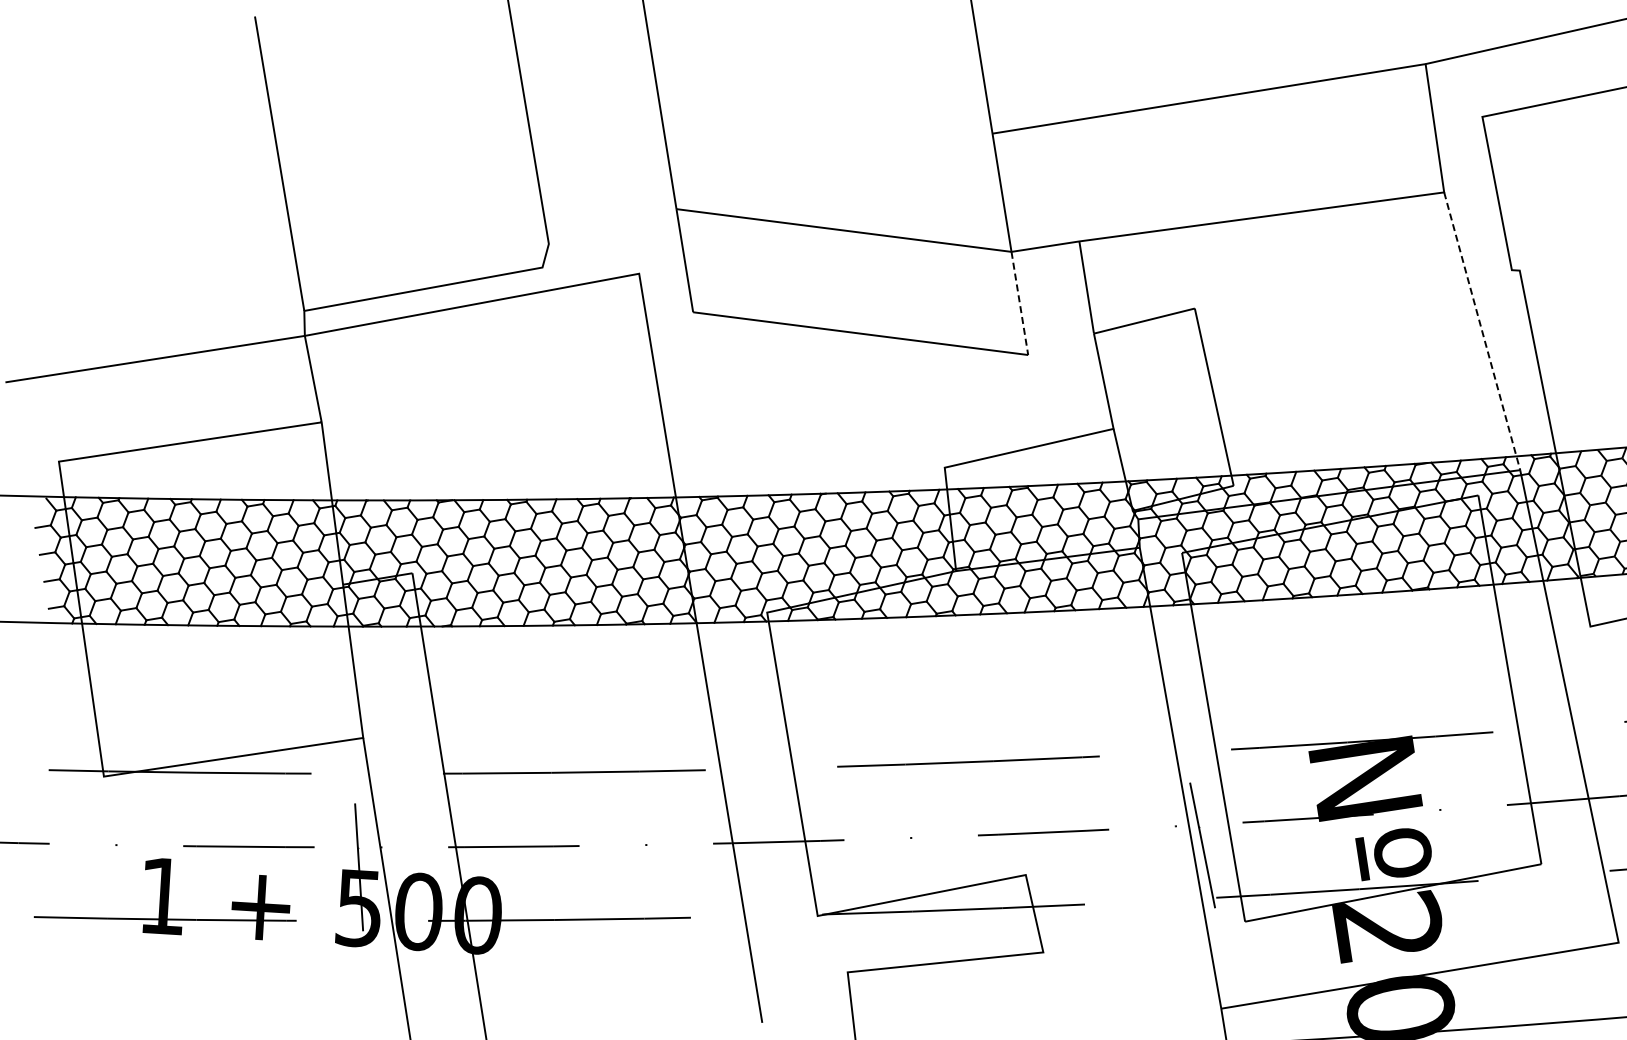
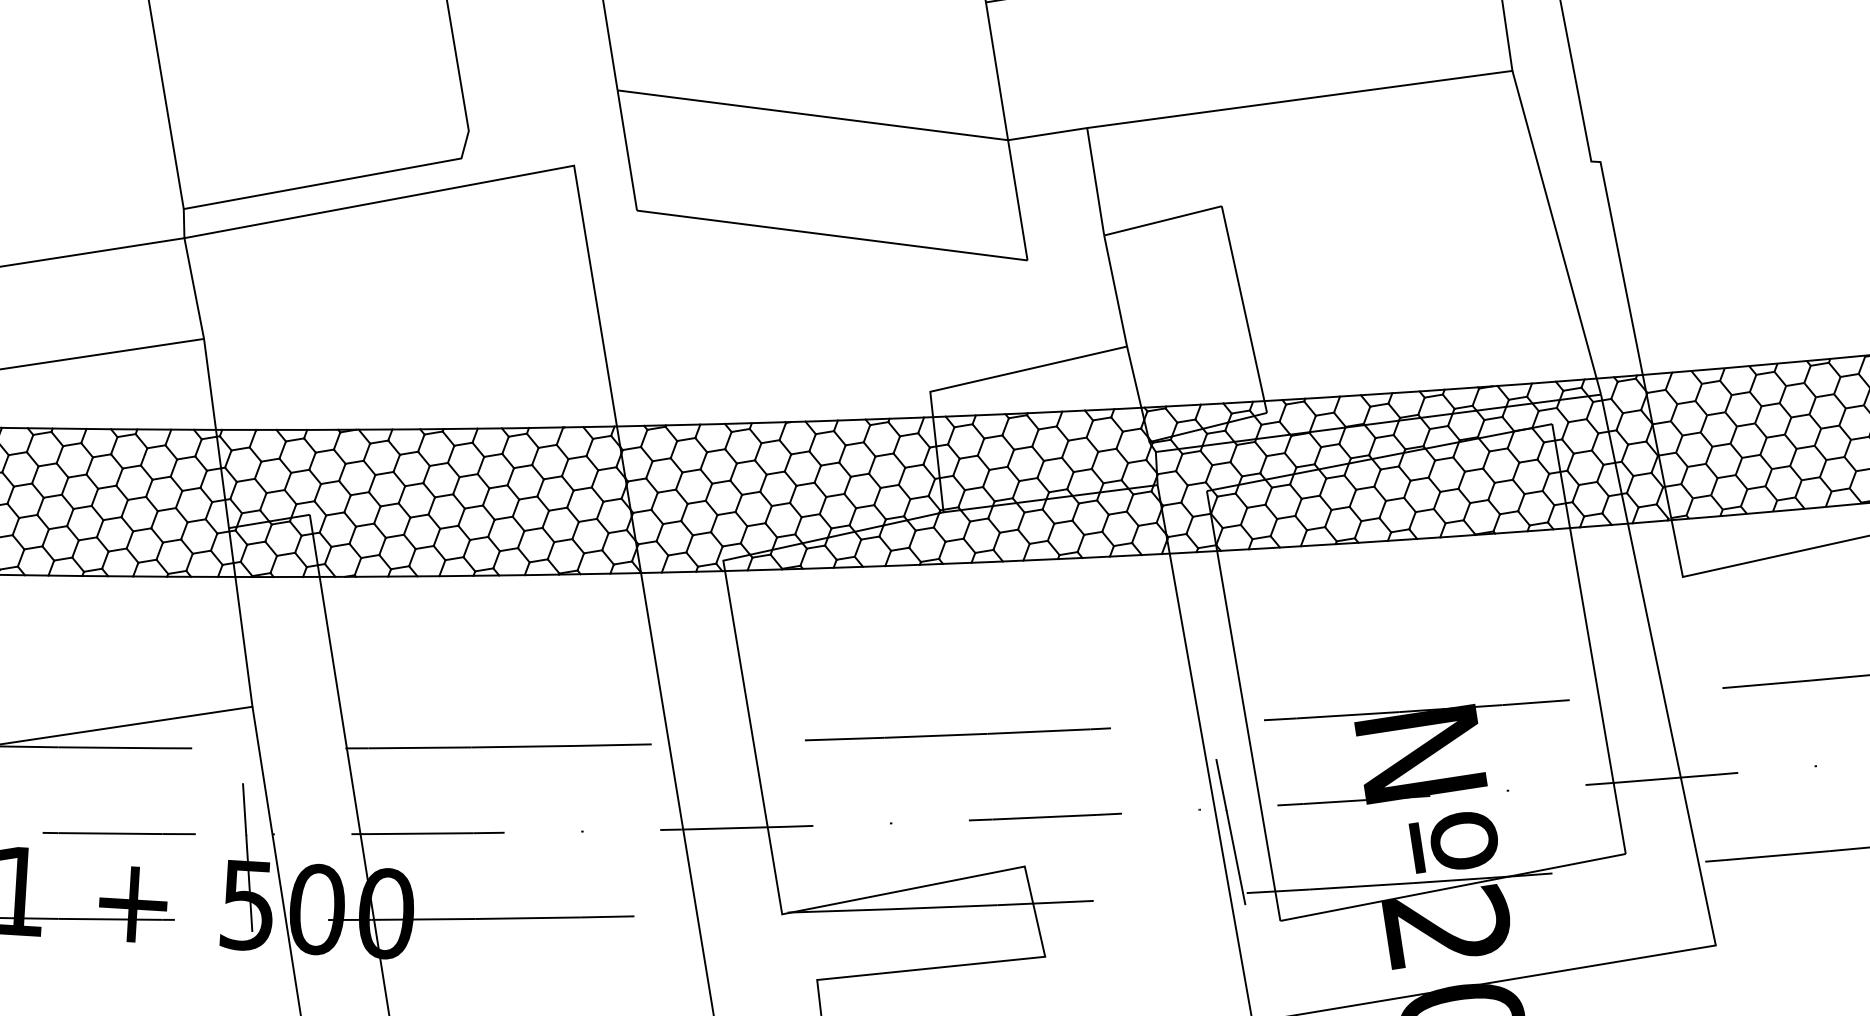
line: (1019, 303) -> (1017, 200), dashed -> solid
line: (1482, 331) -> (1557, 233), dashed -> solid

